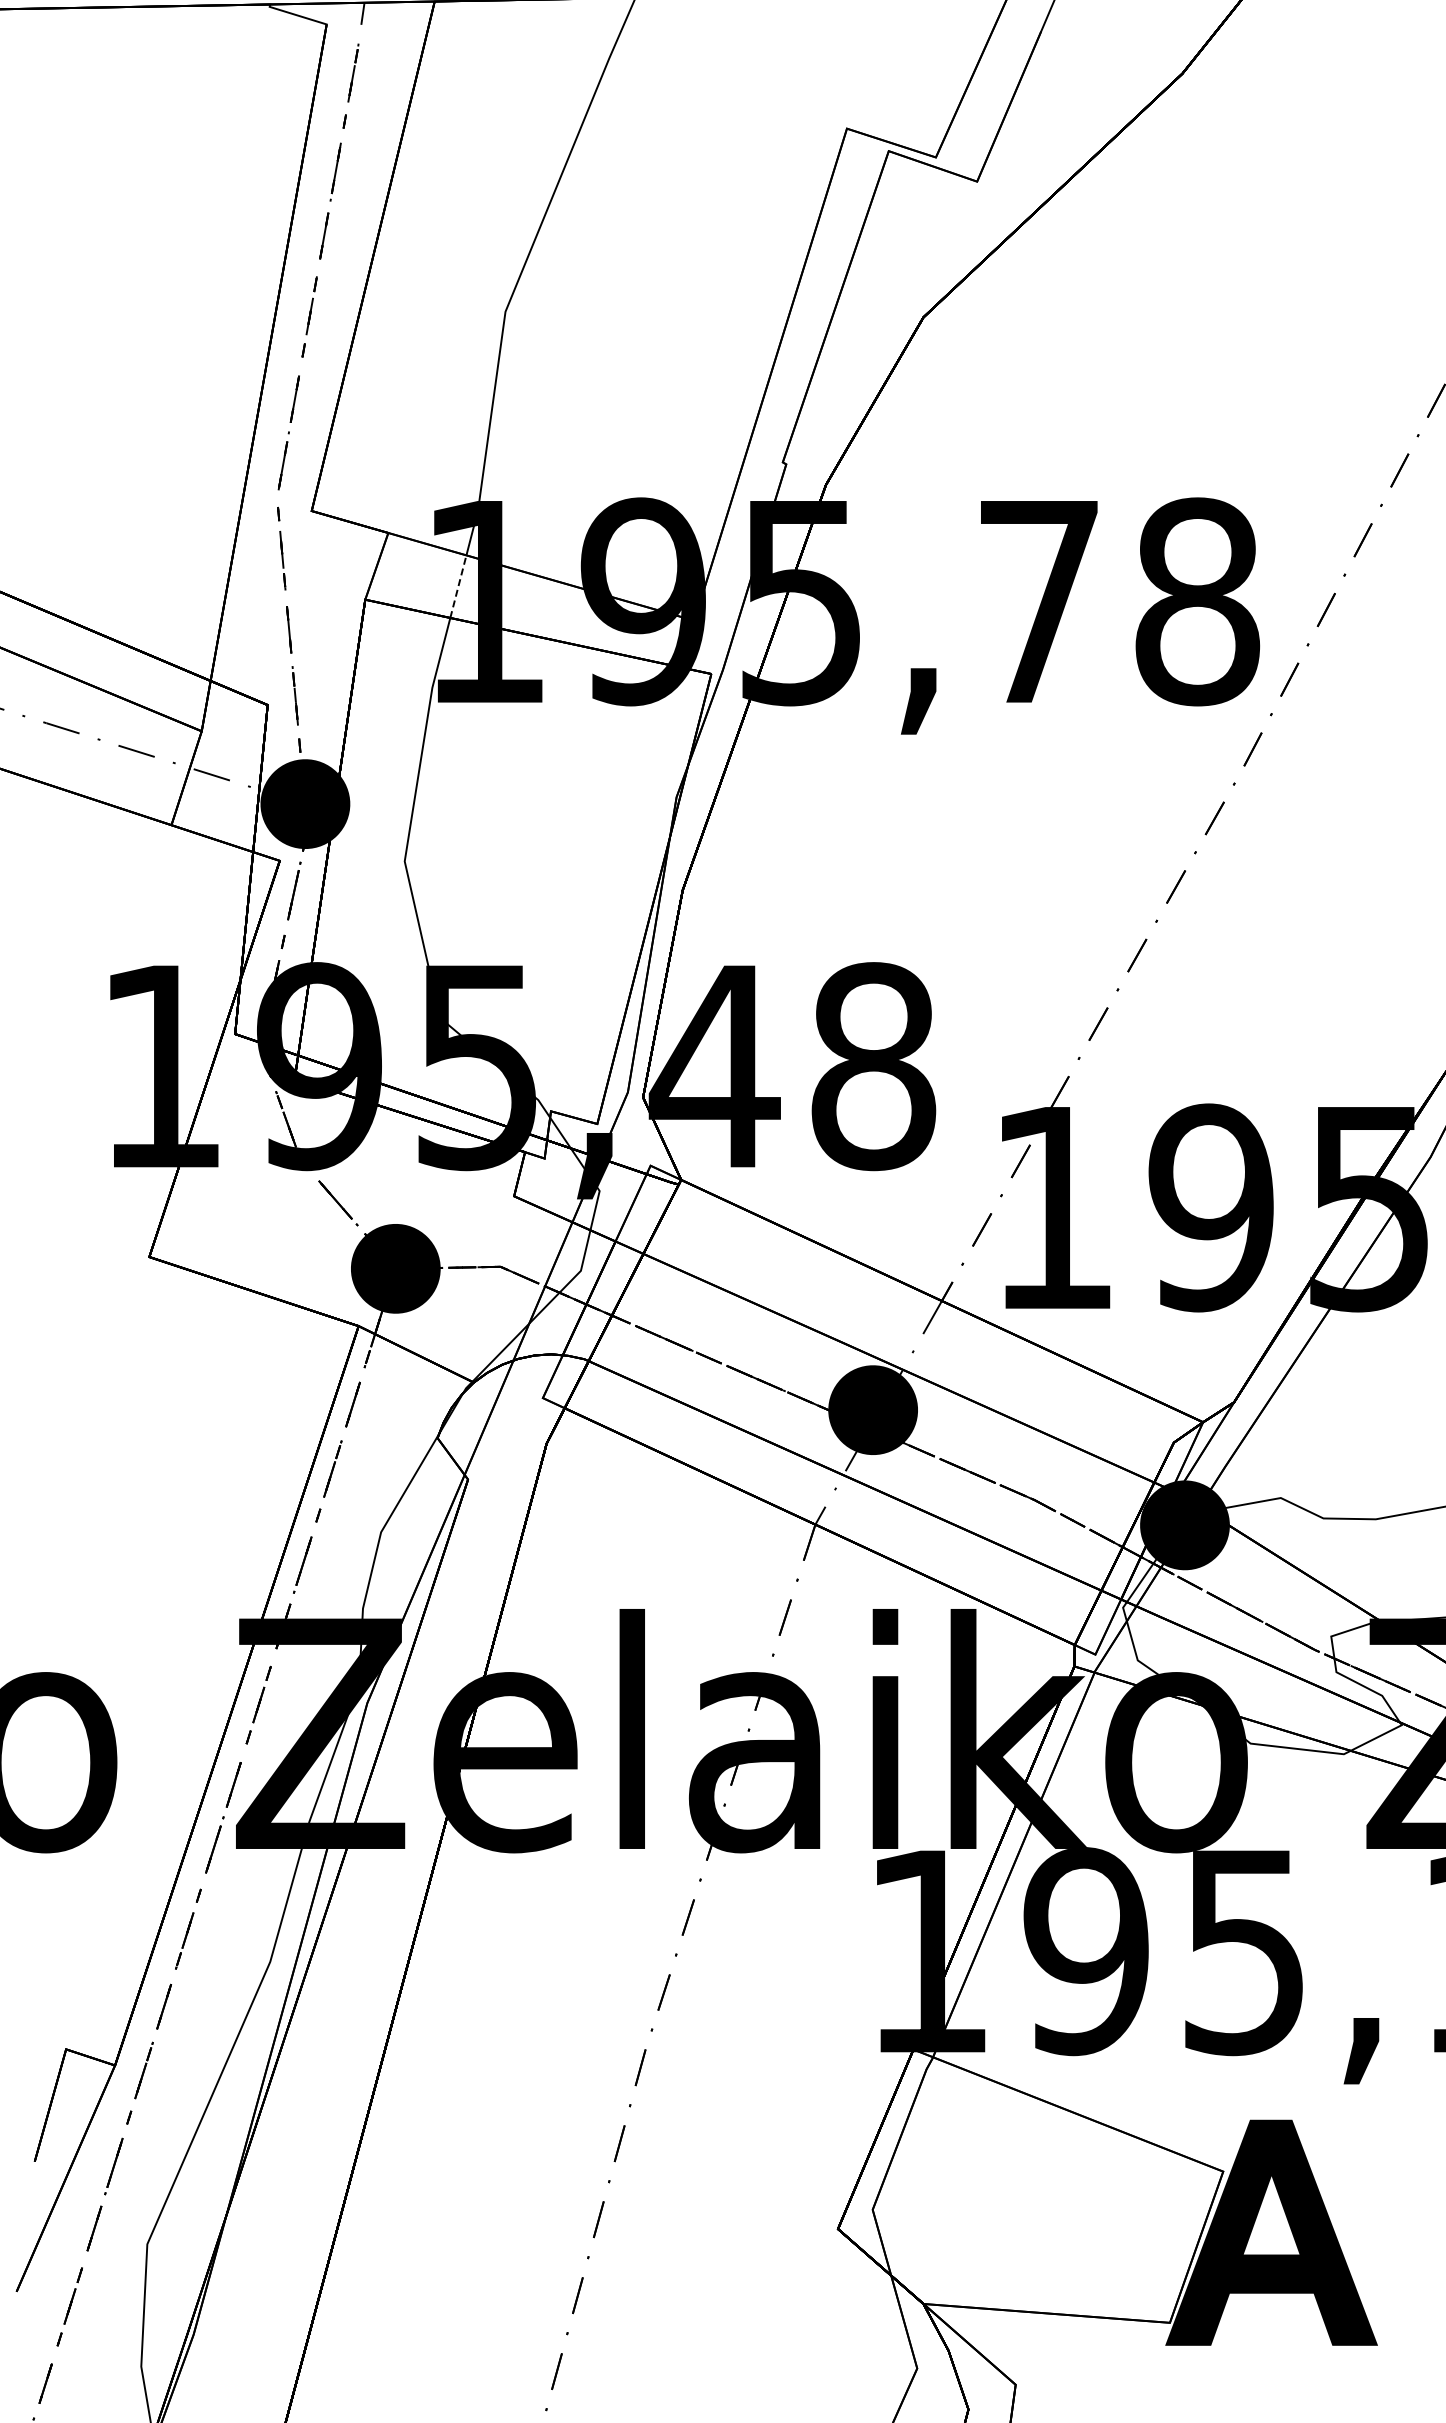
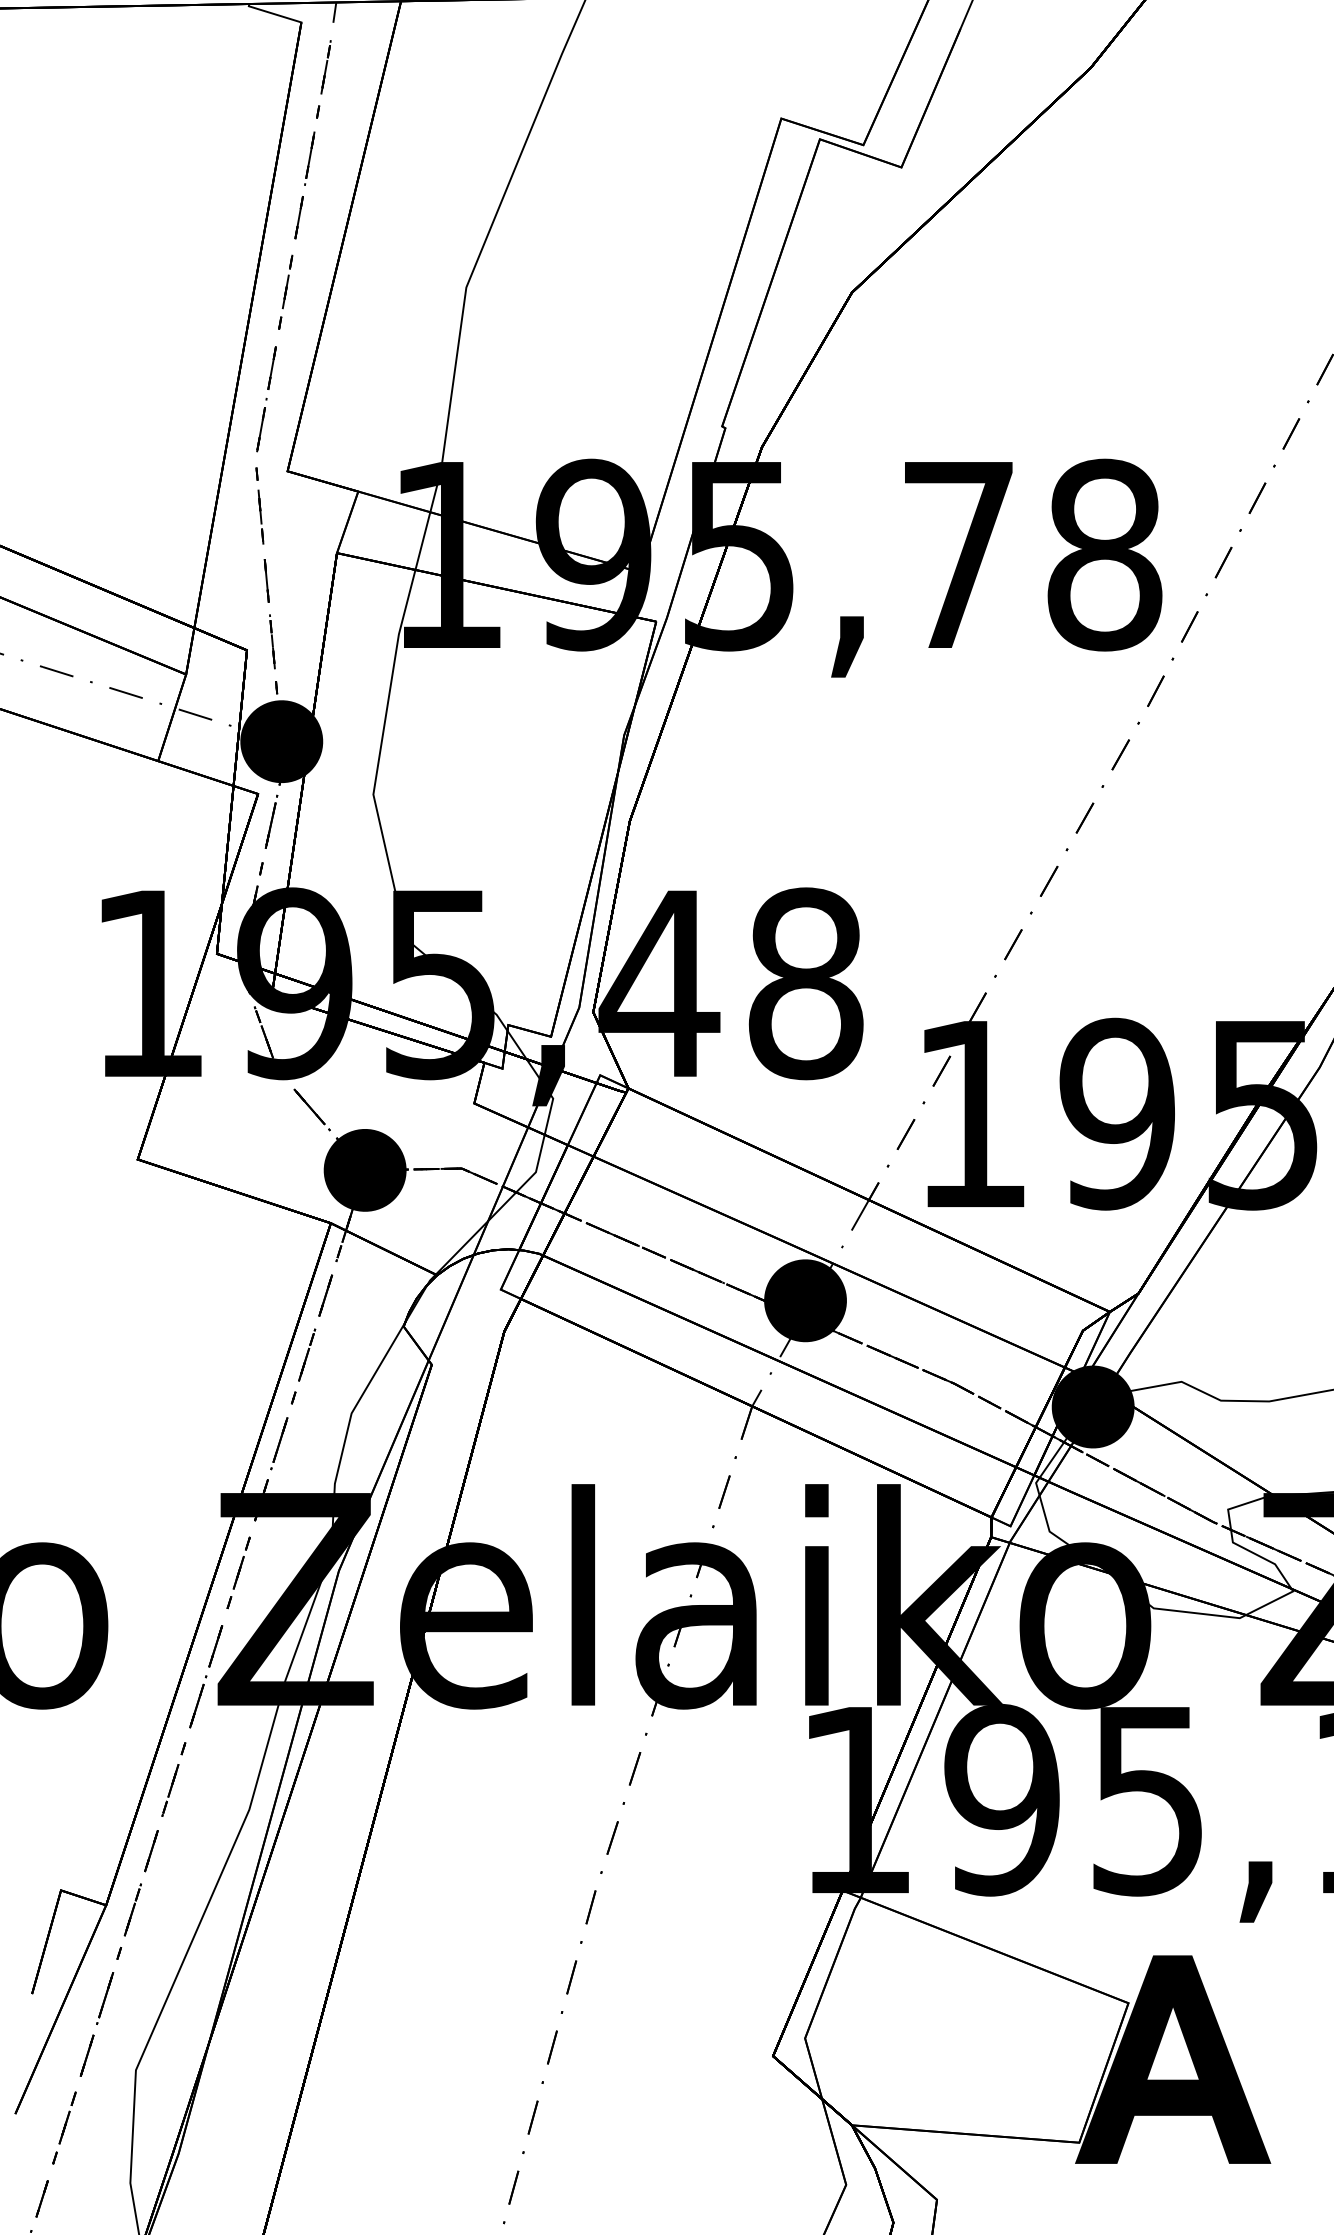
line: (458, 586) -> (422, 540), dashed -> solid

